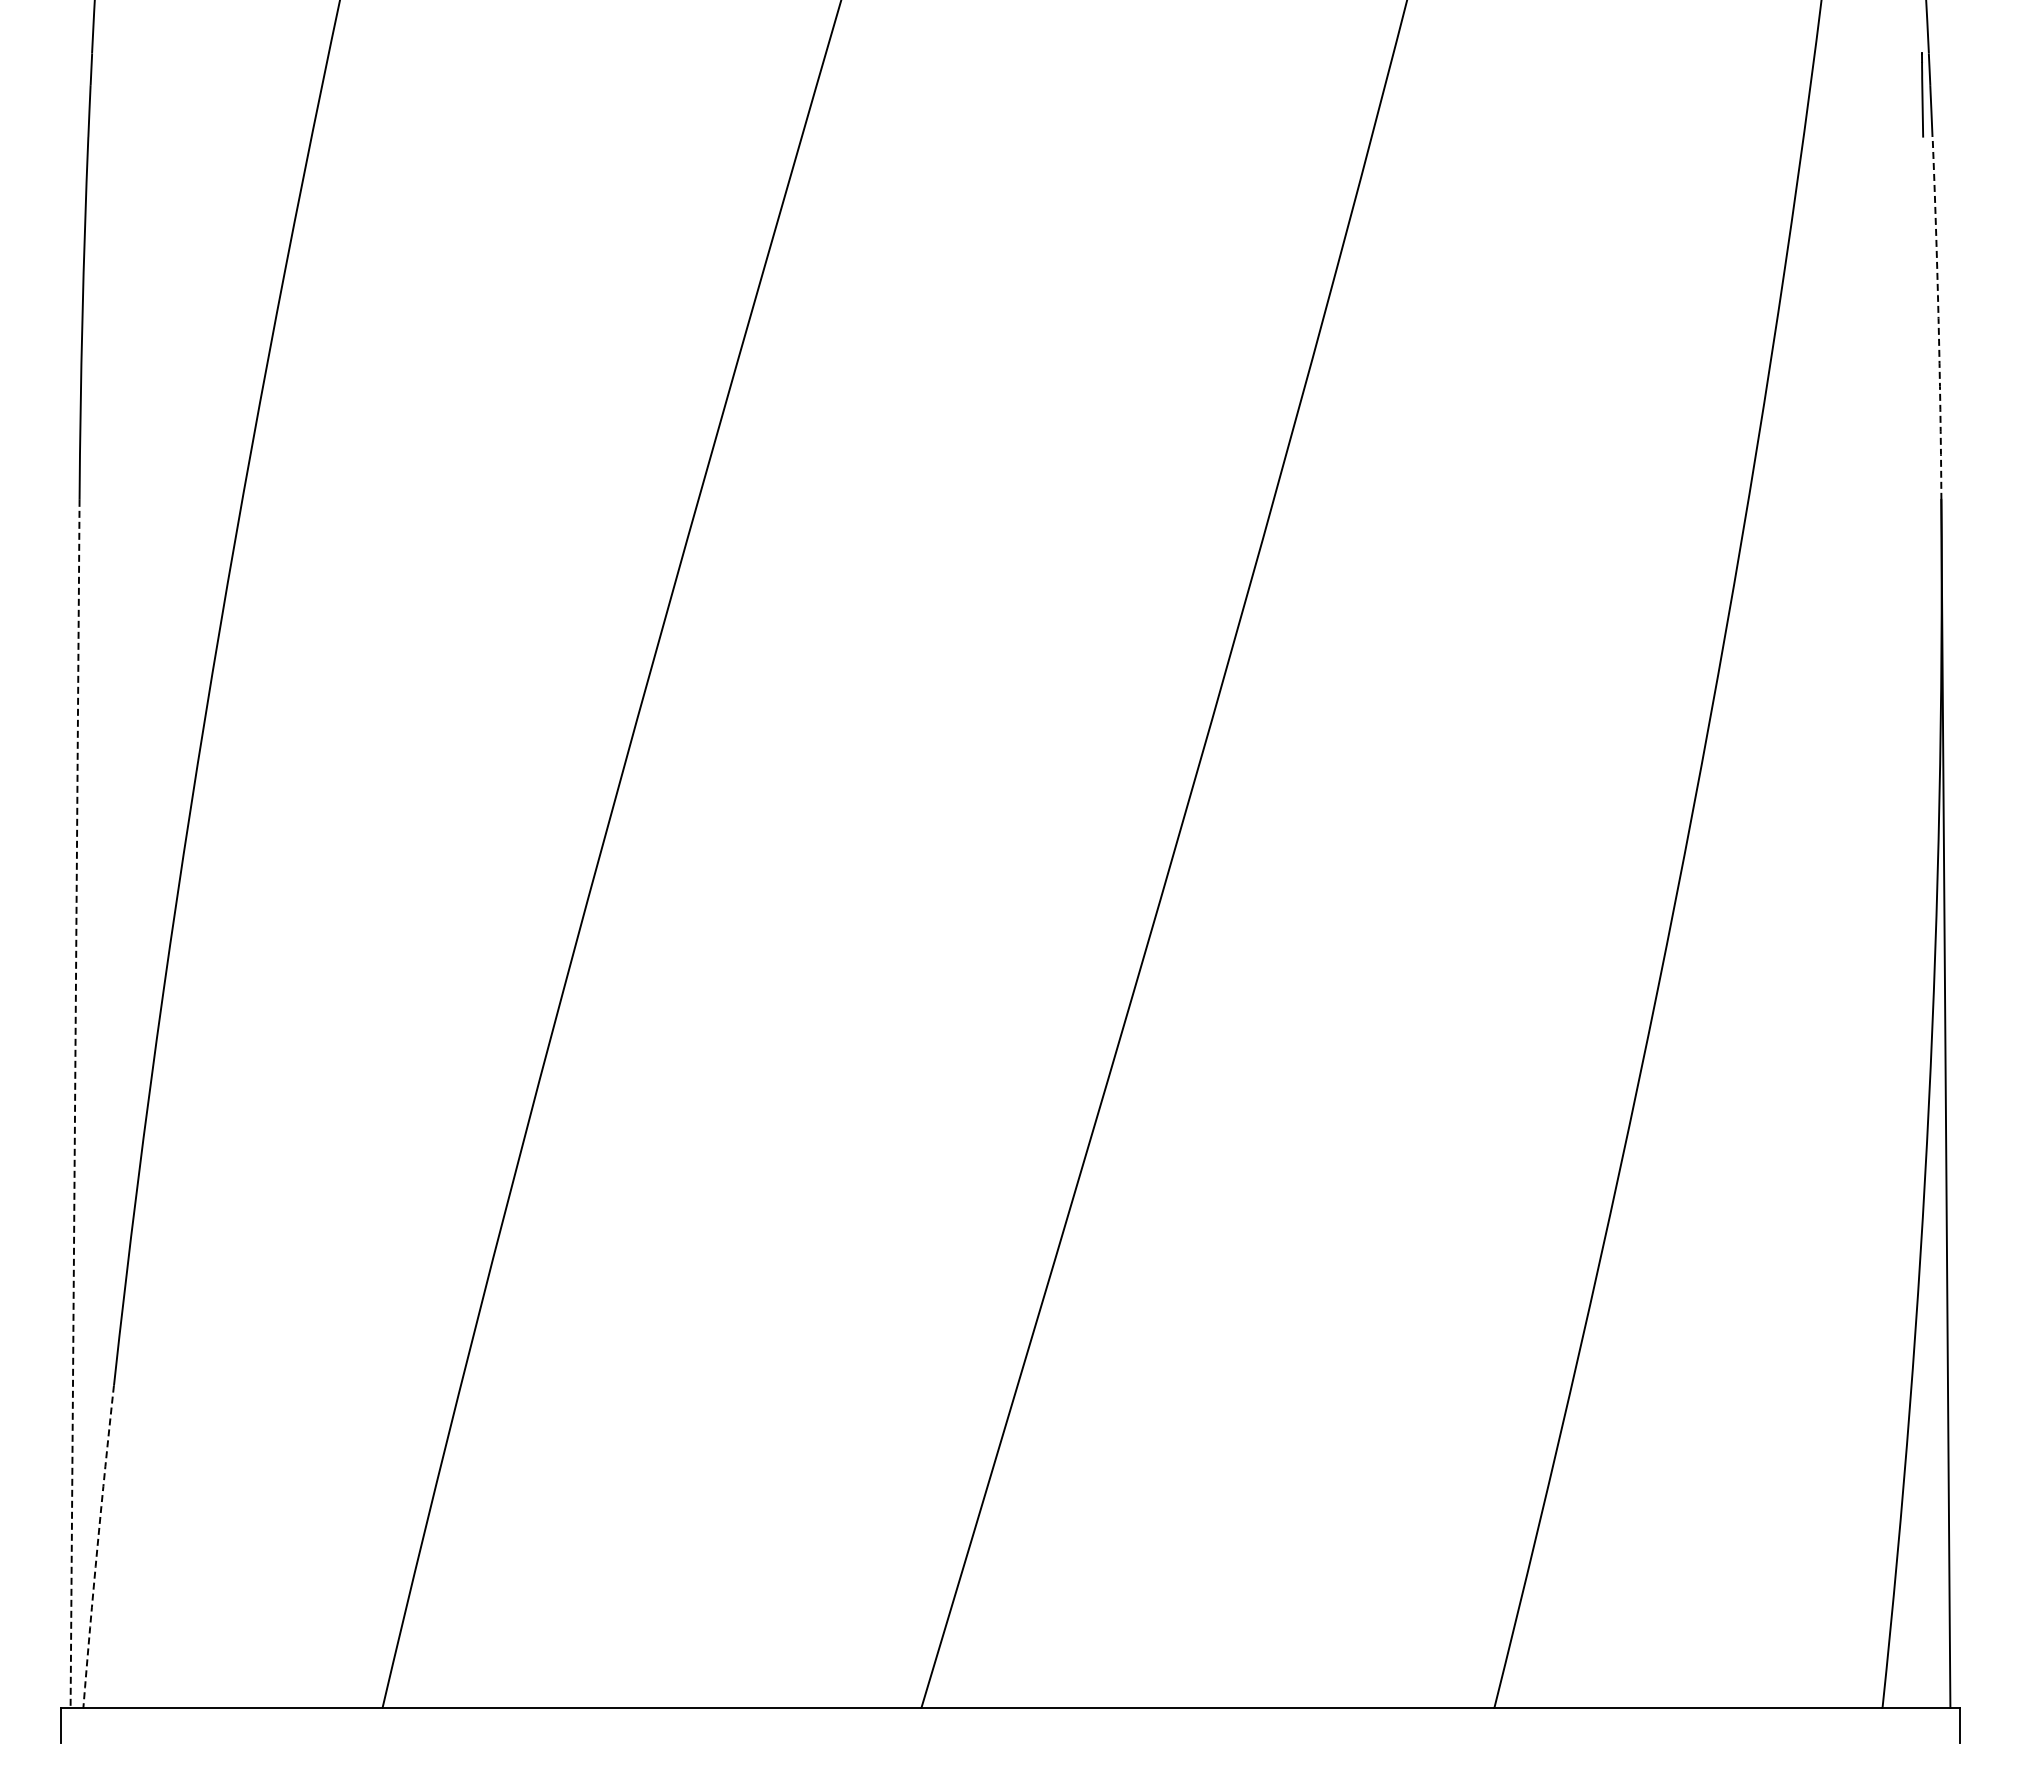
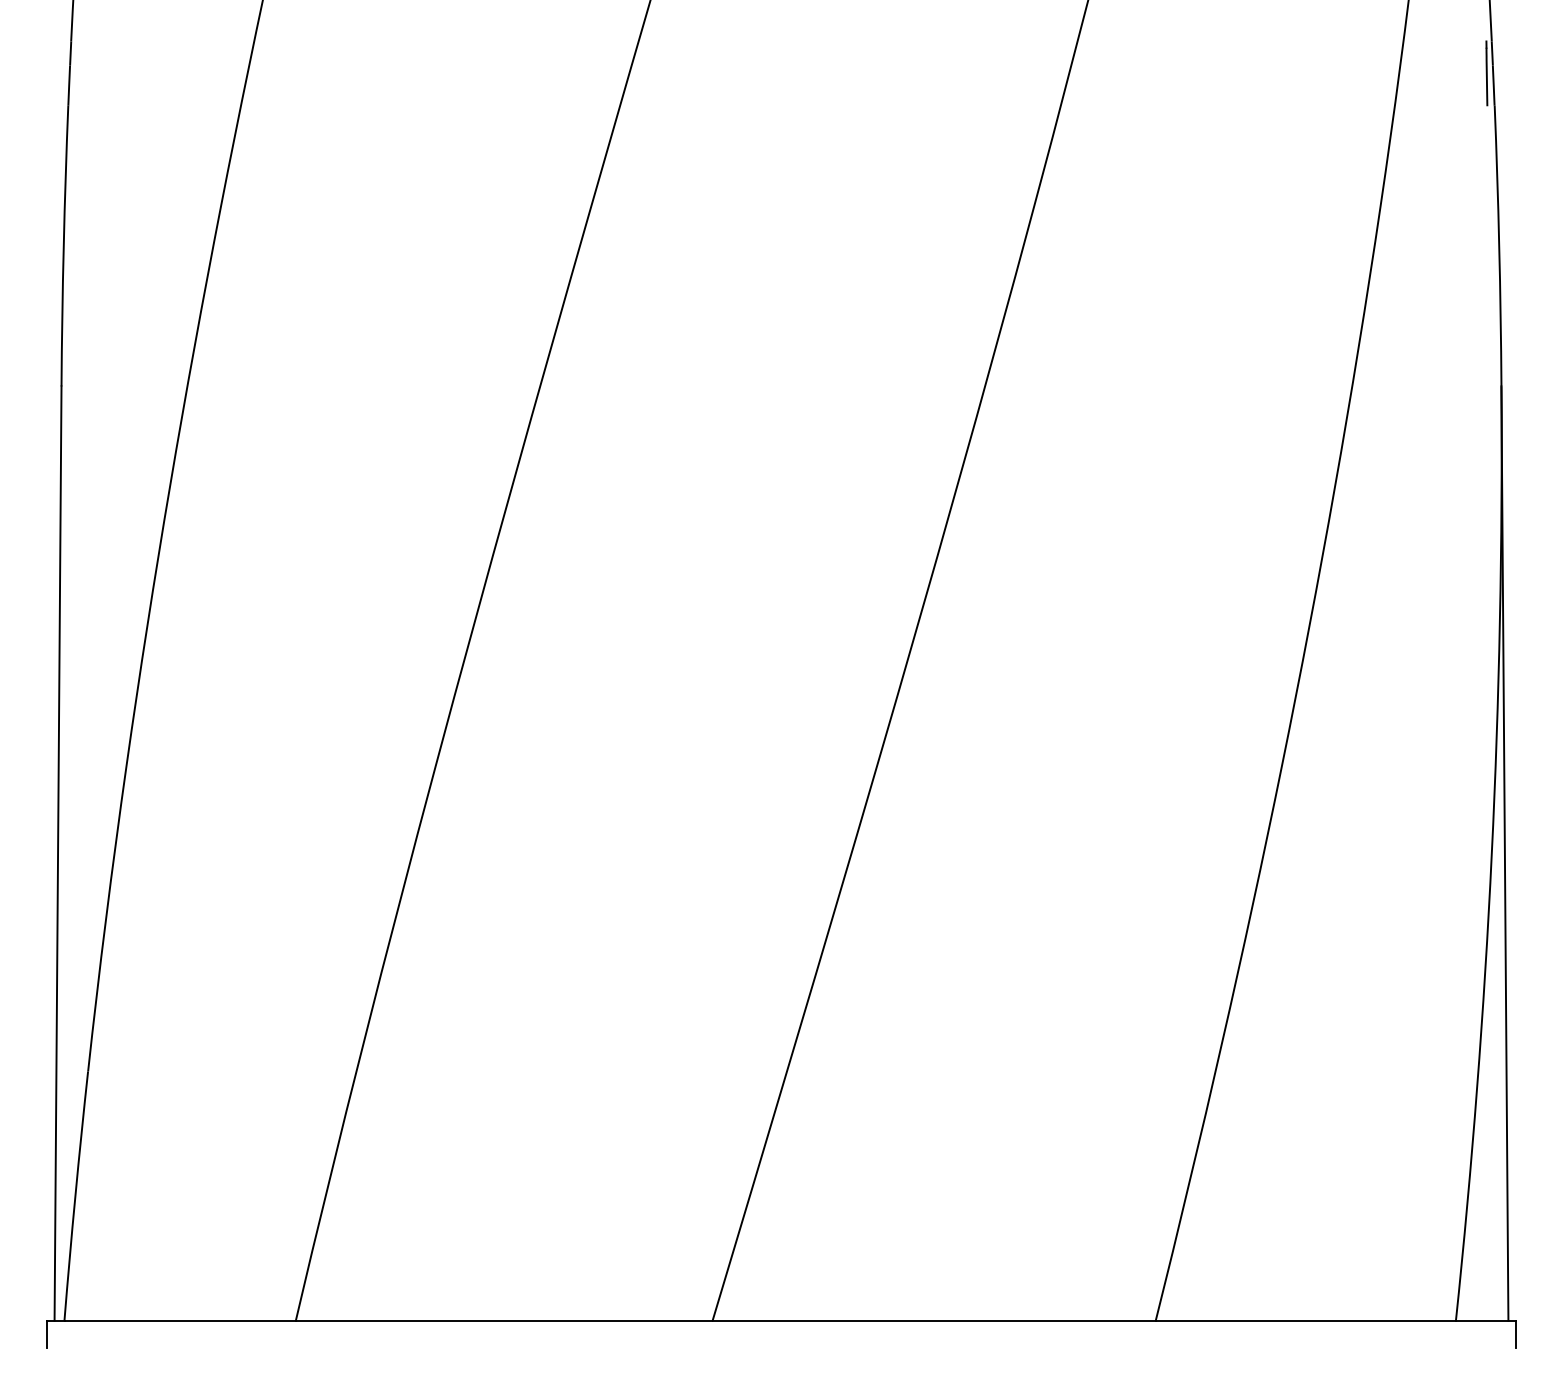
arc: (1938, 318) -> (1499, 246), dashed -> solid
line: (75, 1104) -> (58, 854), dashed -> solid
arc: (97, 1546) -> (75, 1195), dashed -> solid

